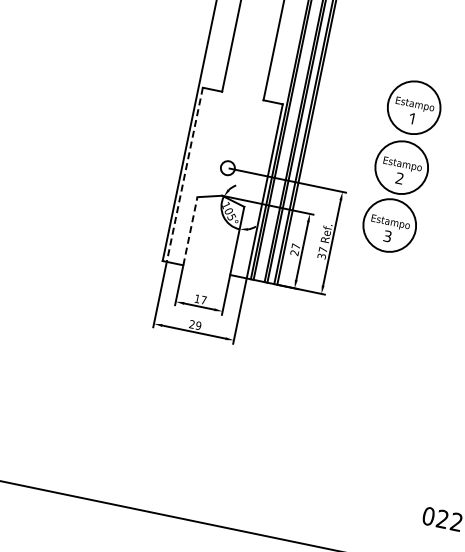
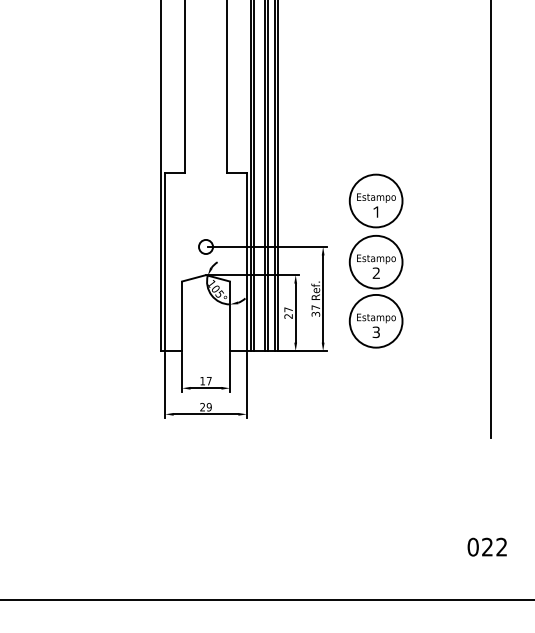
part: (401, 165) -> (375, 260), moved
line: (185, 175) -> (165, 262), dashed -> solid
line: (190, 231) -> (182, 316), dashed -> solid

